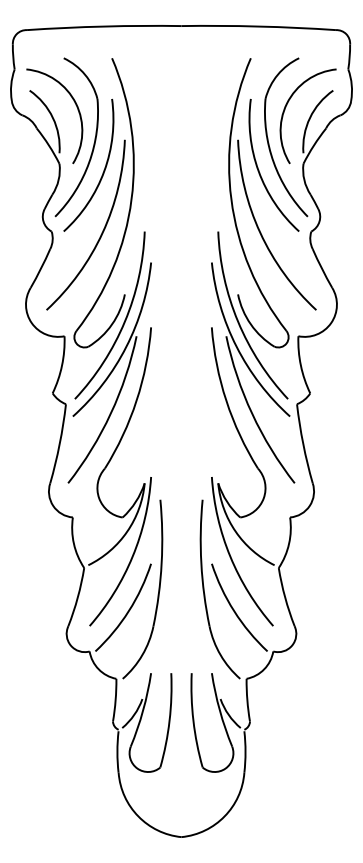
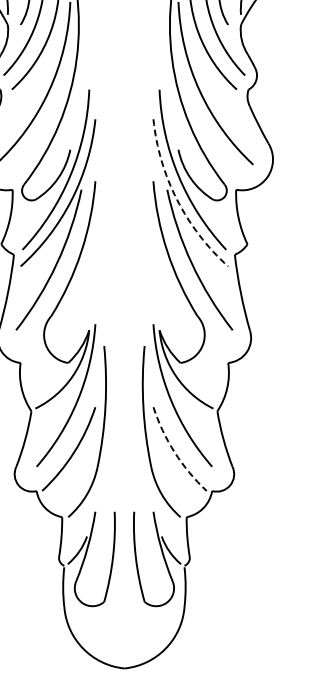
arc: (236, 346) -> (177, 199), solid -> dashed
arc: (234, 611) -> (175, 452), solid -> dashed

